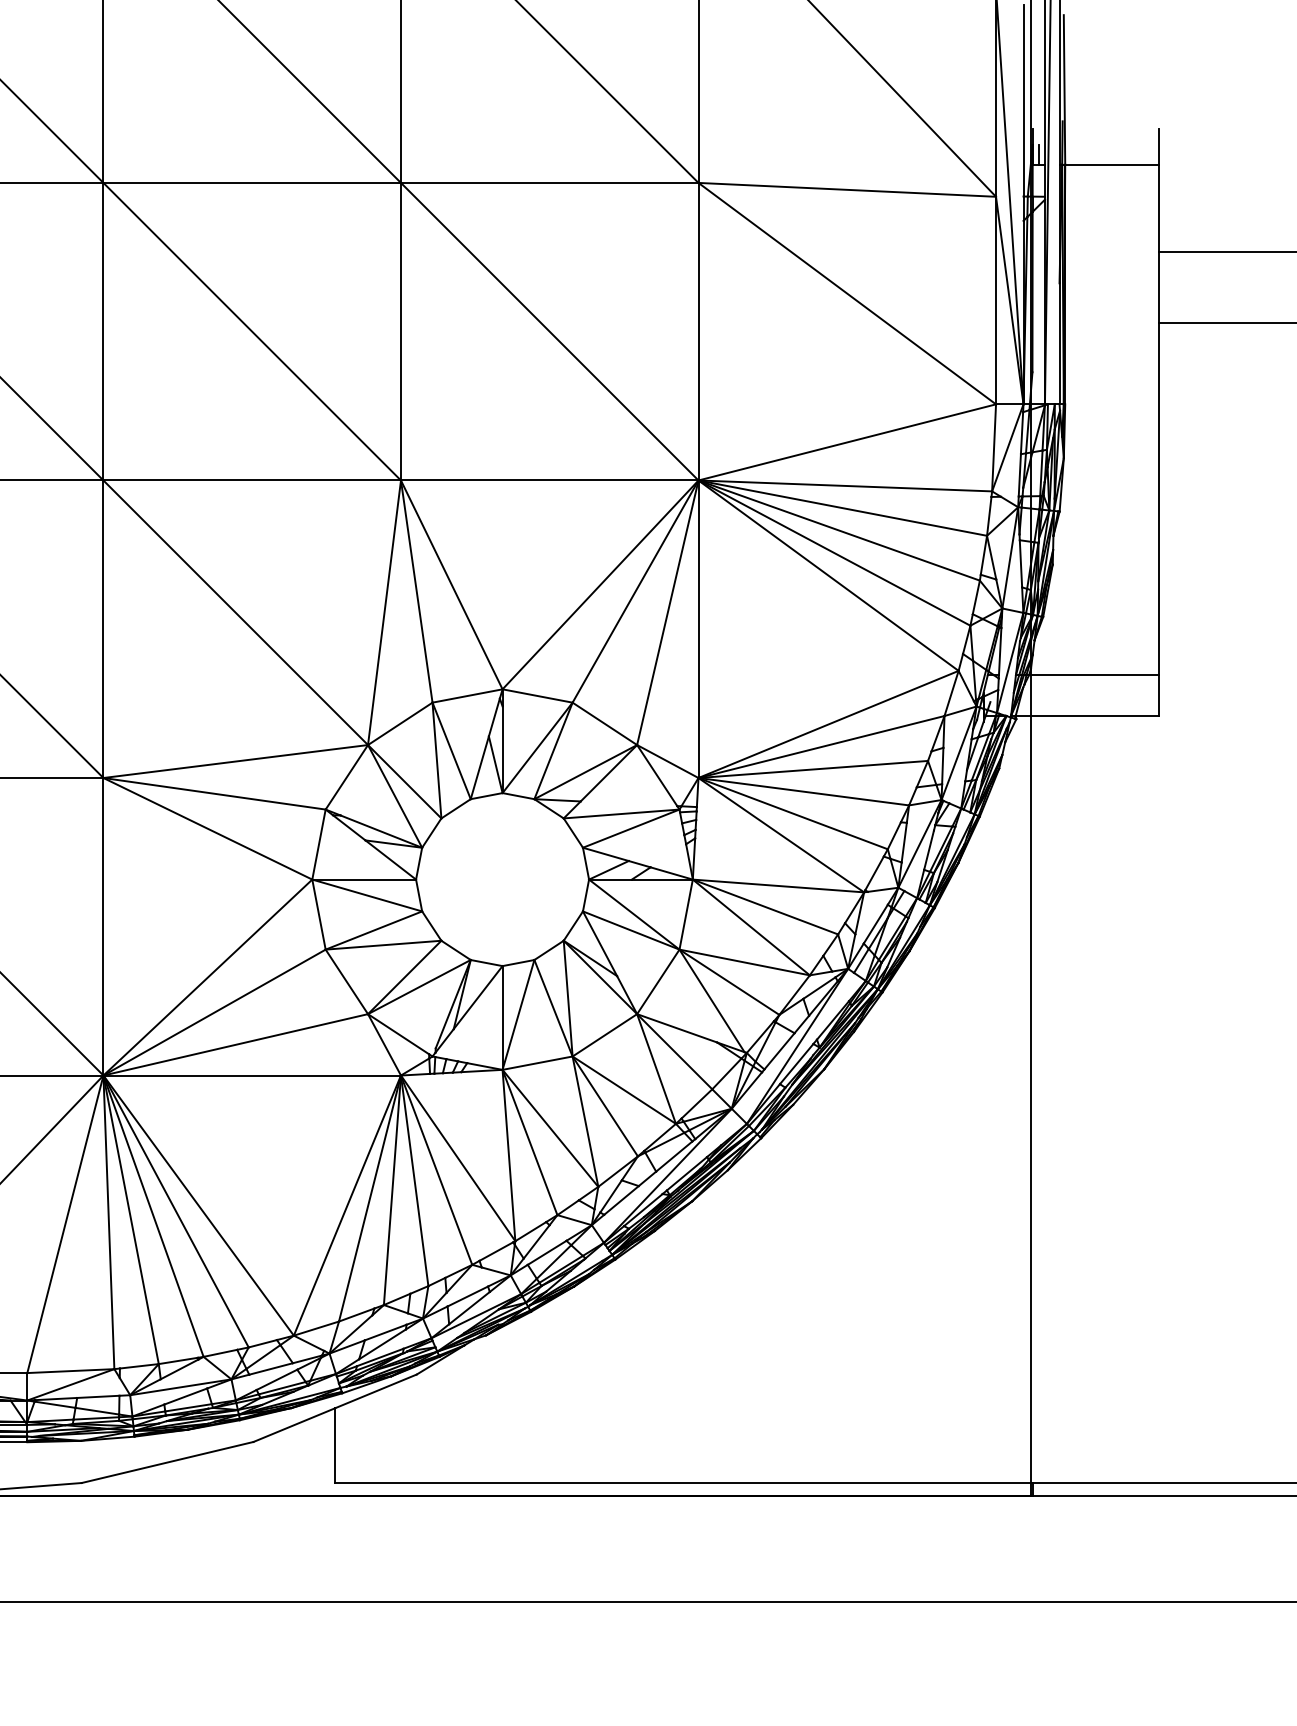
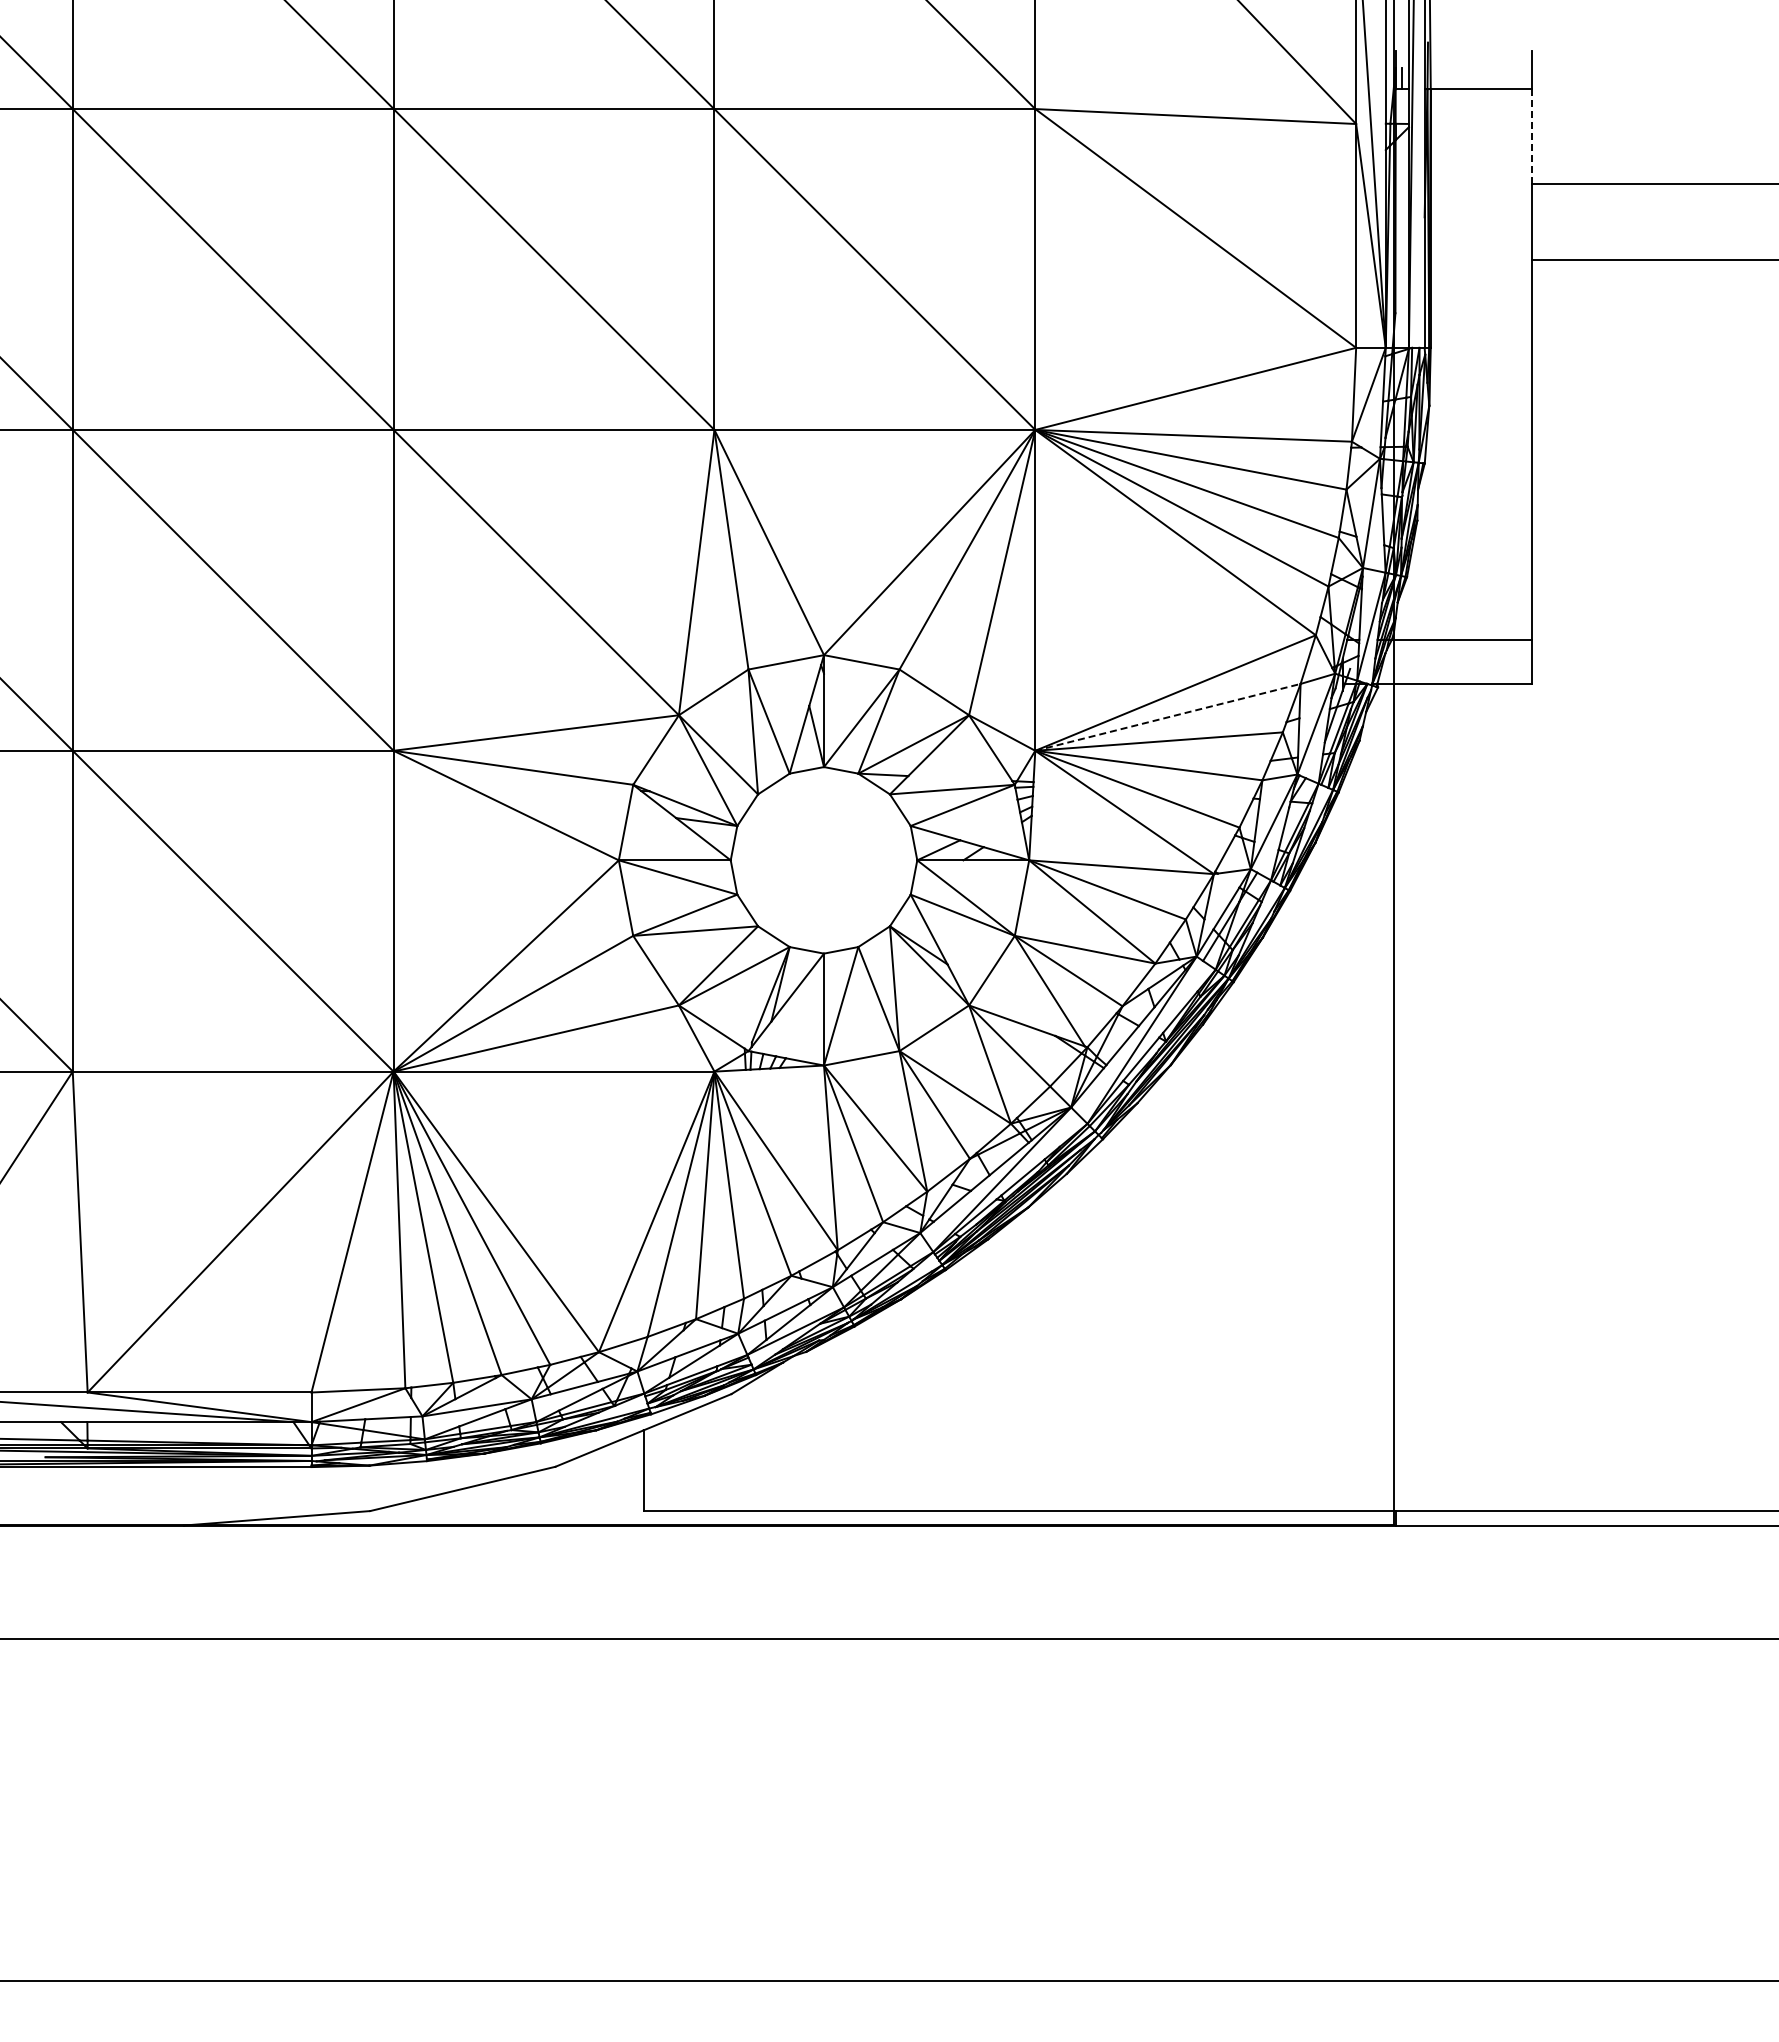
line: (1159, 209) -> (1532, 137), solid -> dashed
line: (821, 747) -> (1167, 717), solid -> dashed

